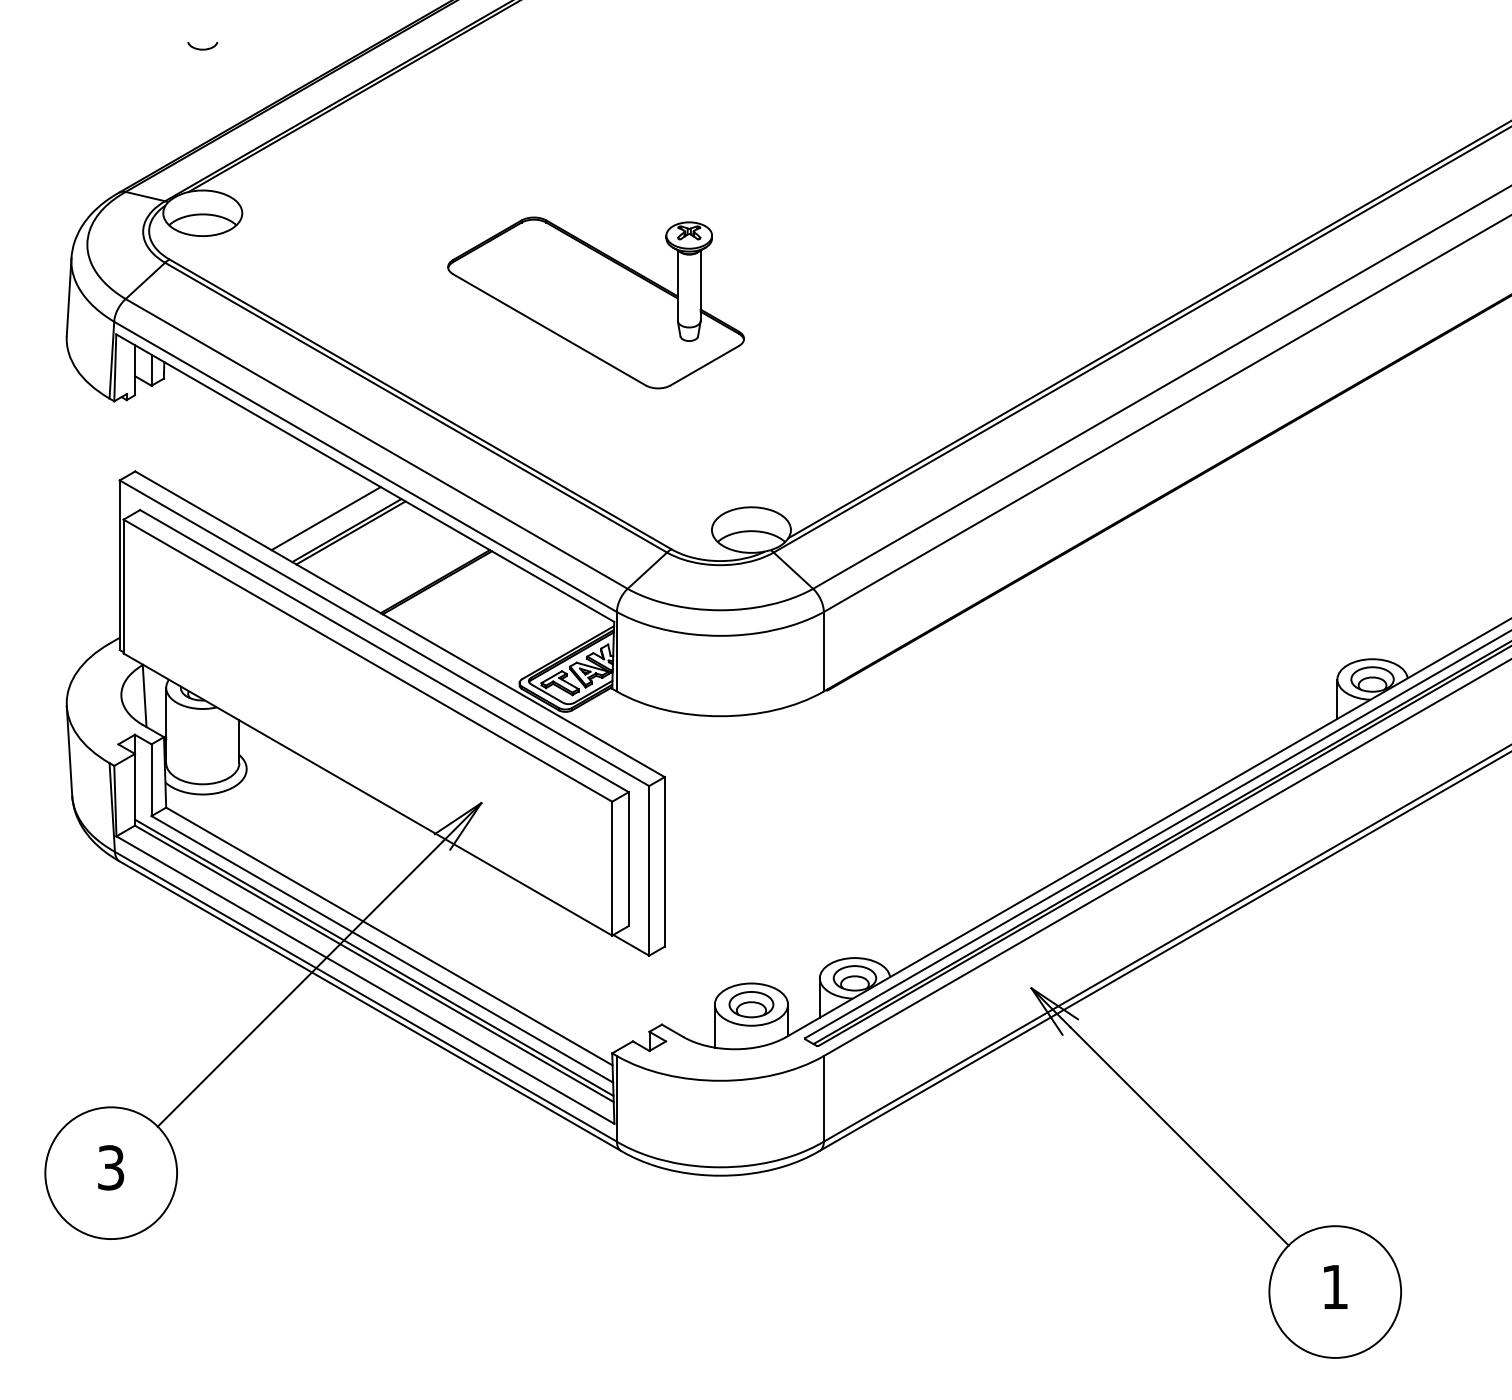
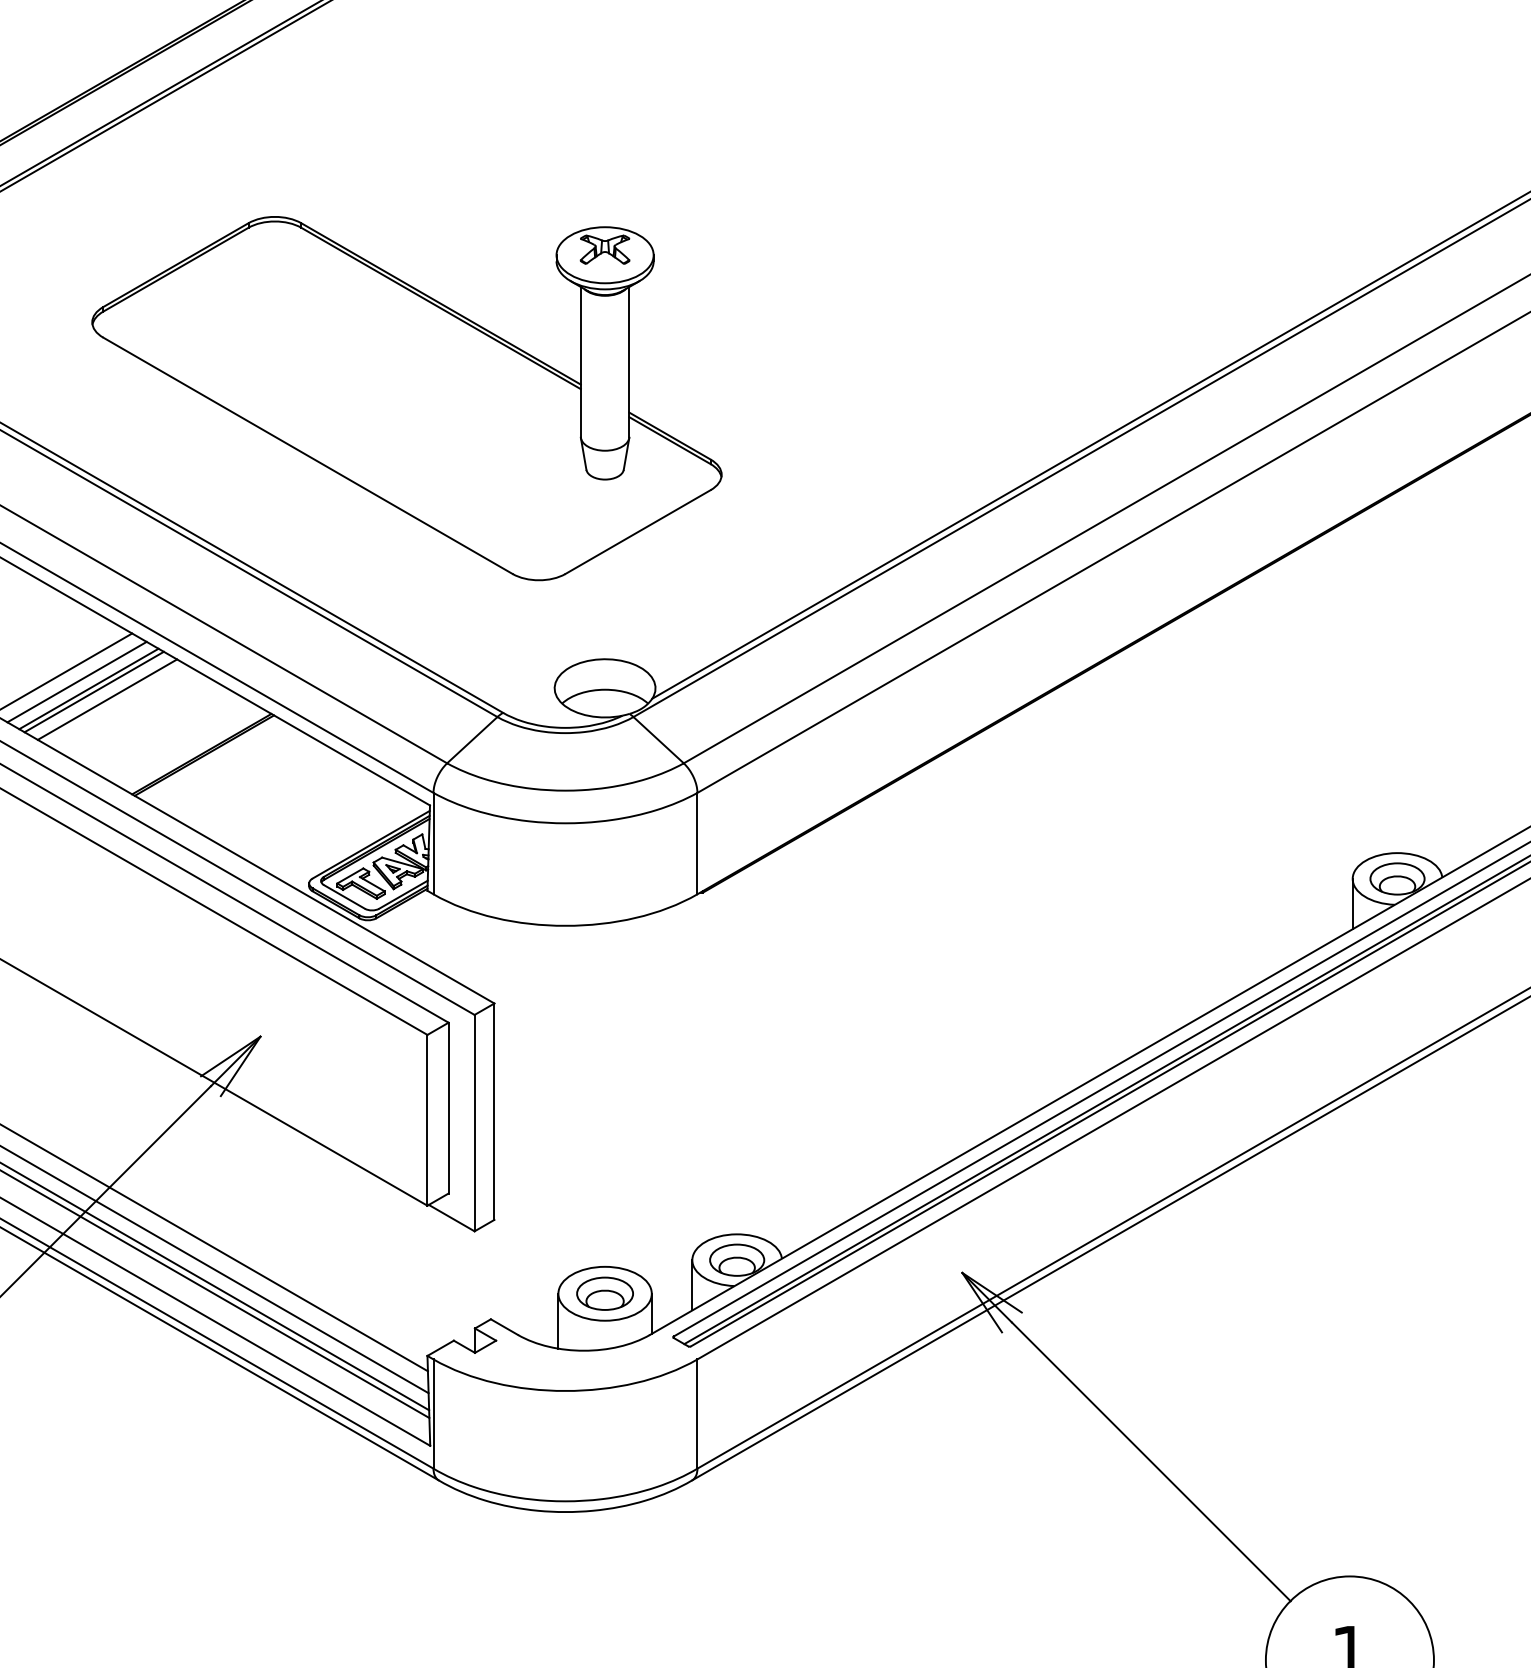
part: (595, 302) -> (406, 397), size x1.67
line: (337, 524) -> (76, 681), added
line: (361, 538) -> (107, 699), added

